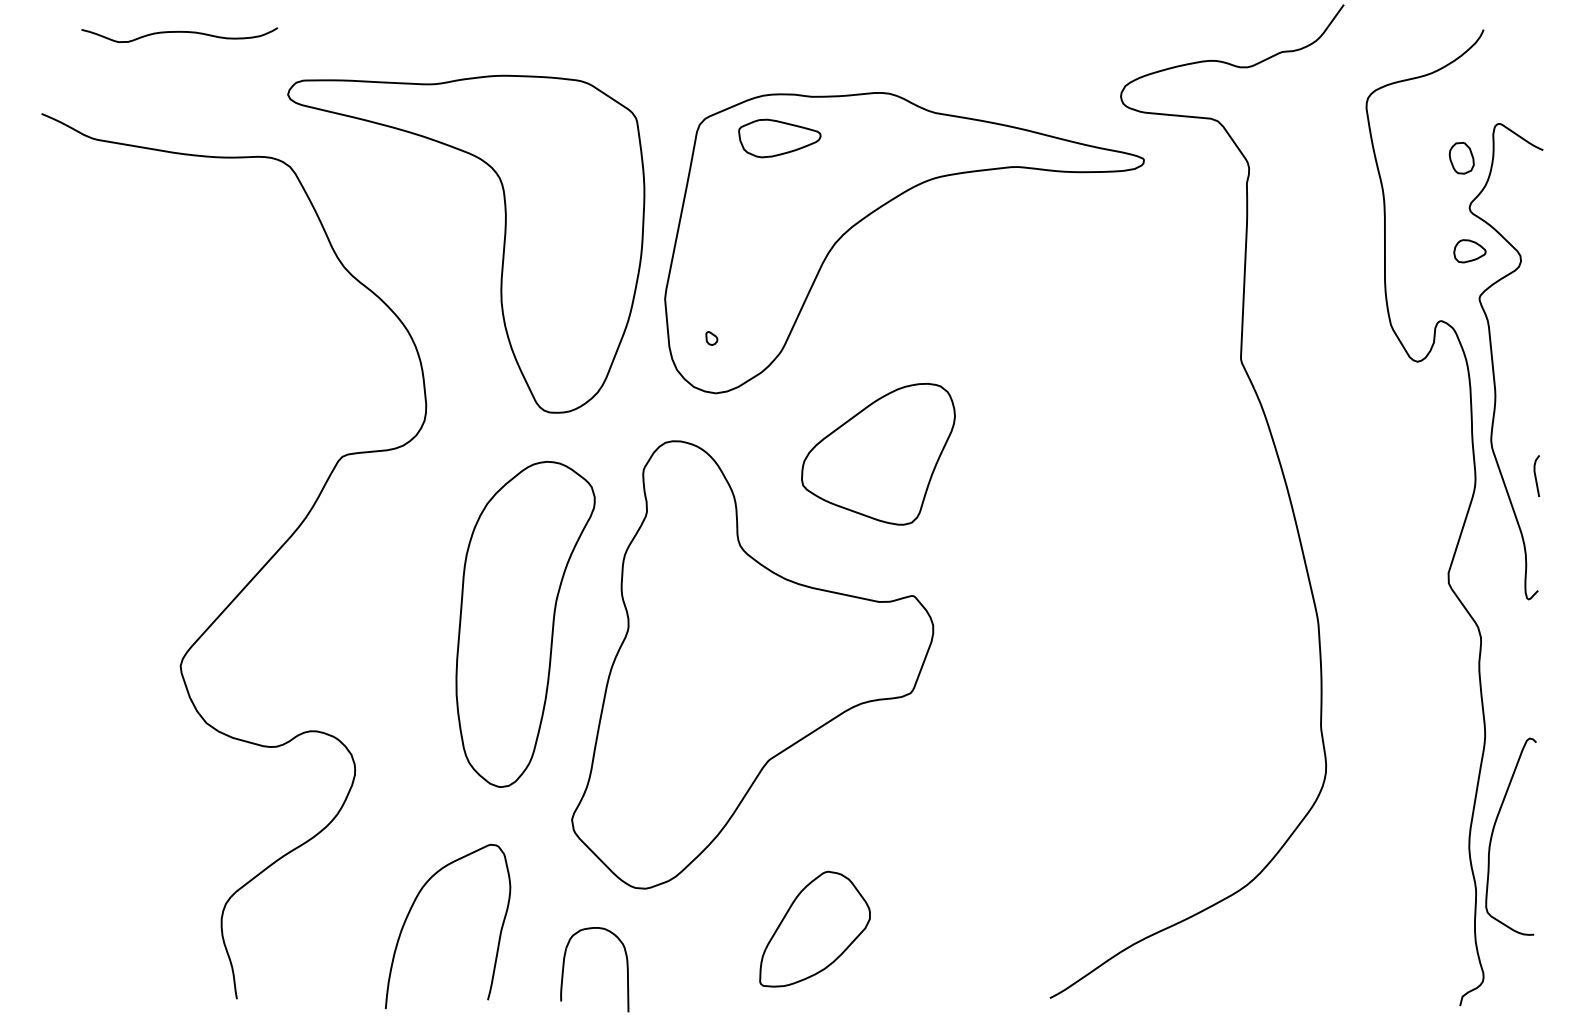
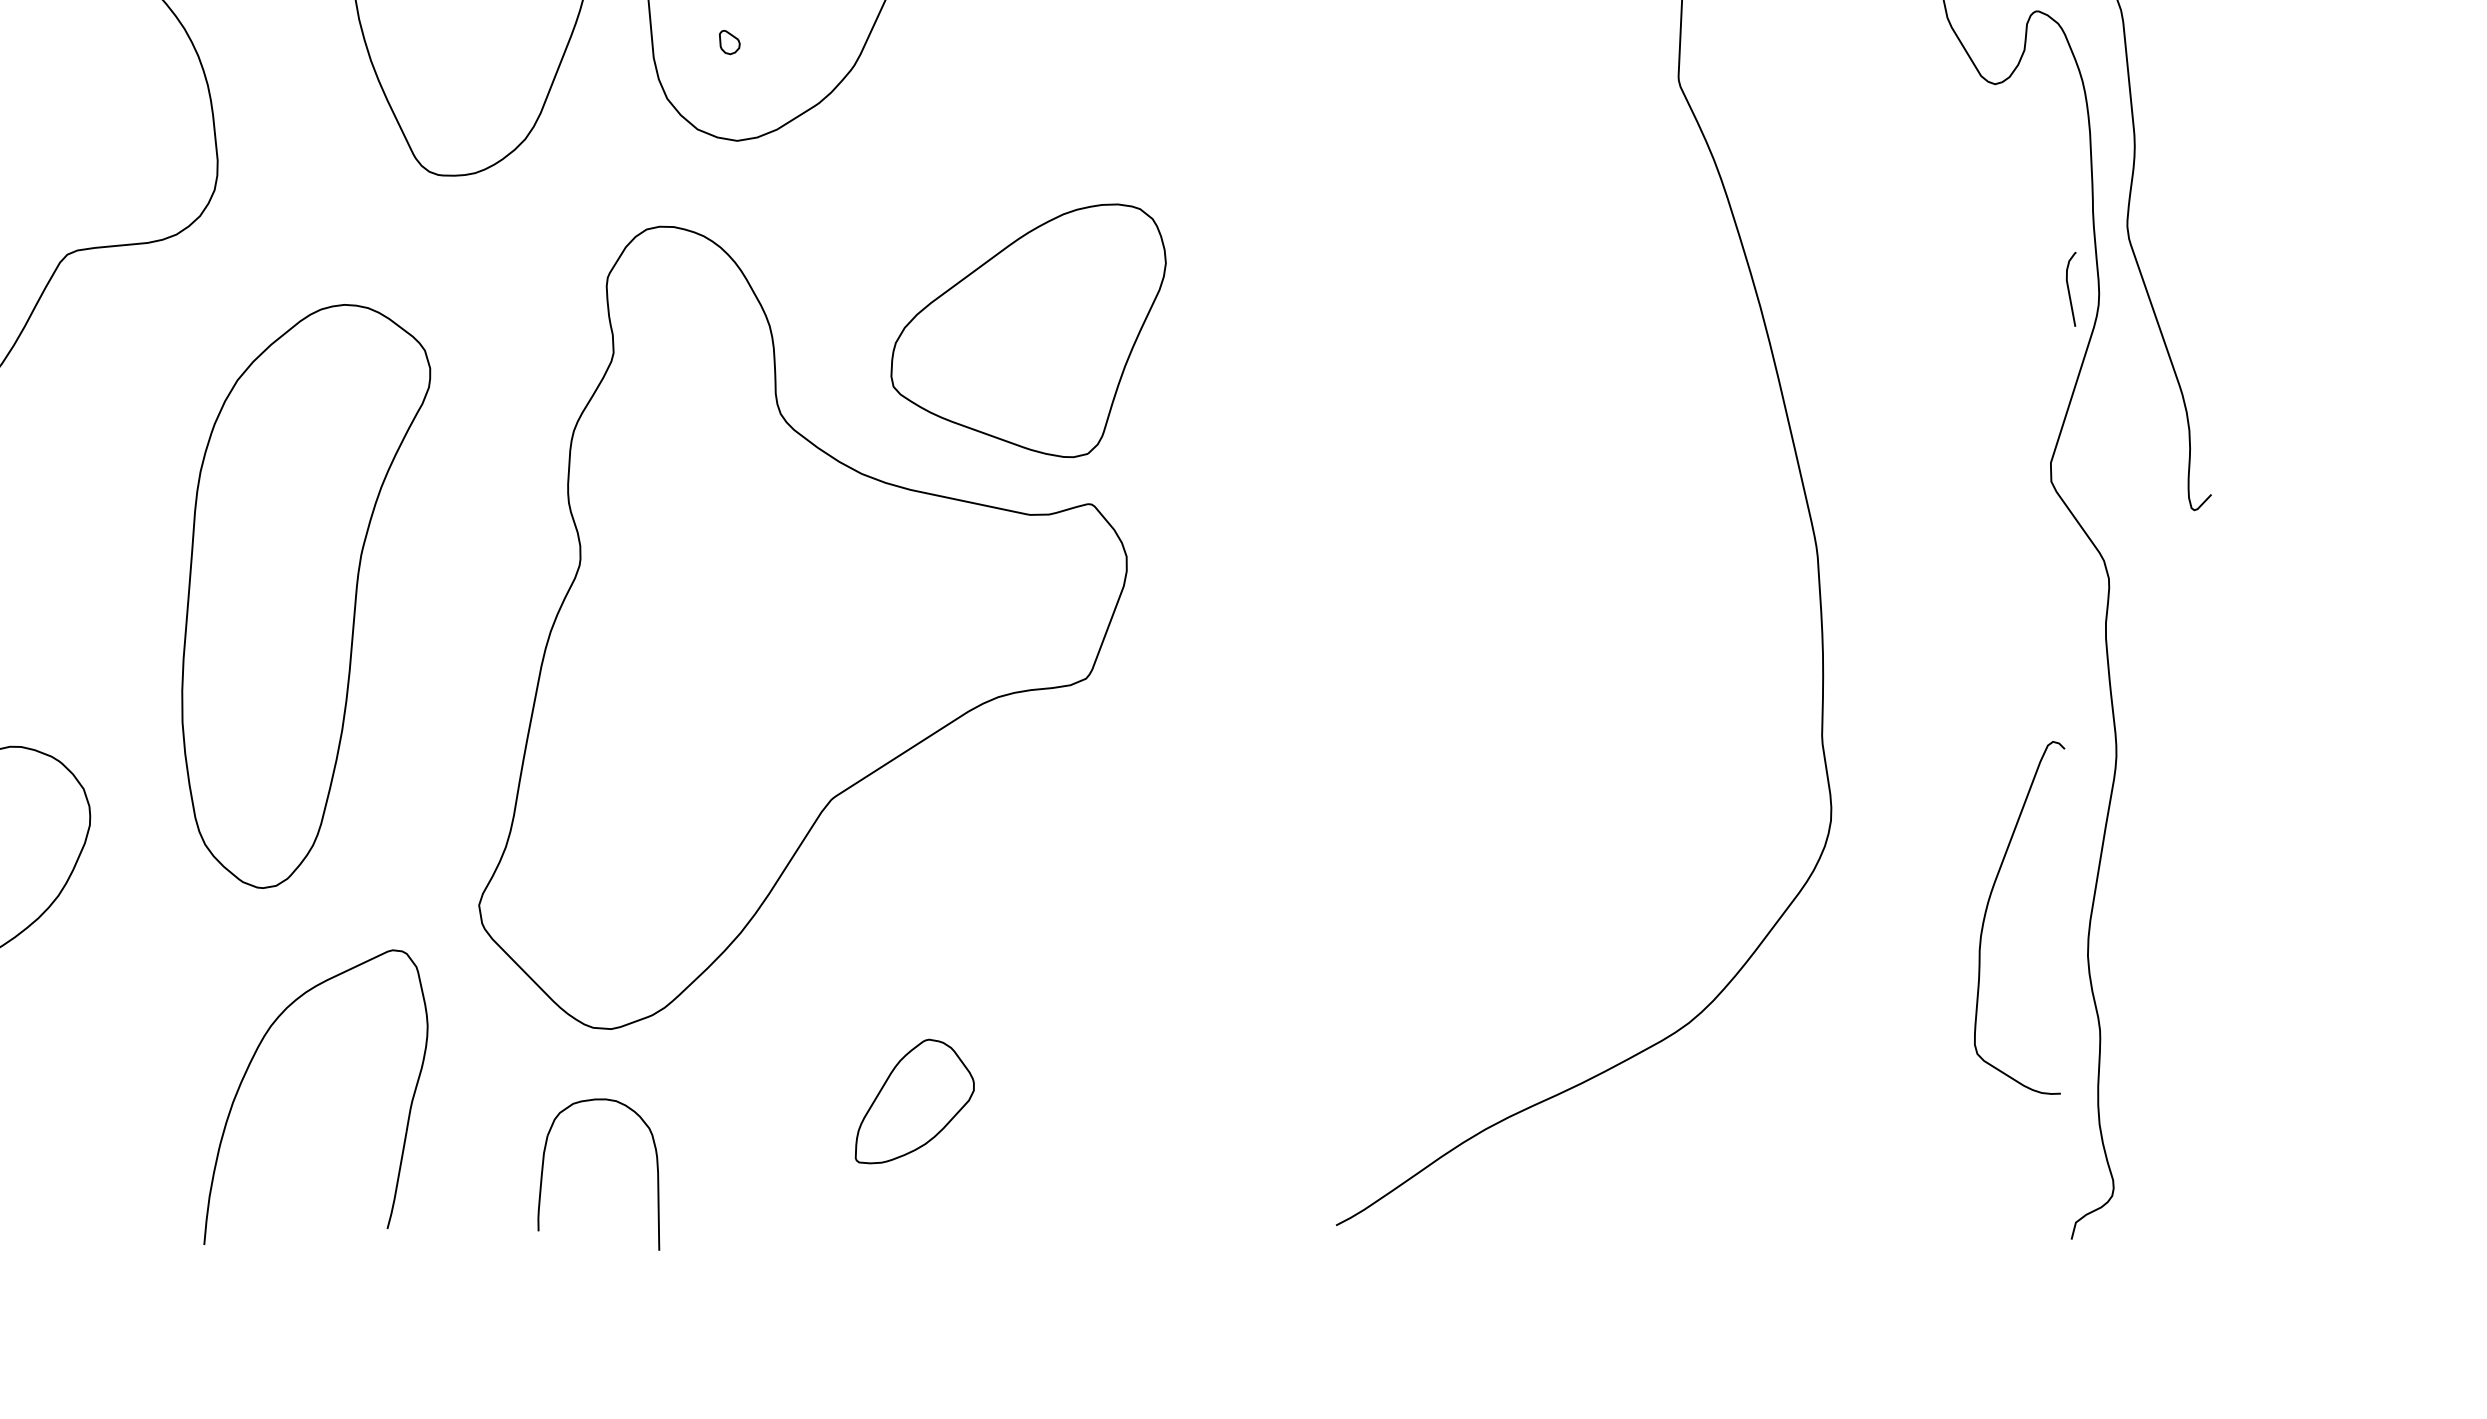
part: (878, 454) -> (1028, 331), moved
curve: (1536, 476) -> (2070, 289), moved
part: (525, 624) -> (306, 596), moved
curve: (1493, 833) -> (1987, 912), moved
part: (410, 912) -> (248, 1071), moved
part: (814, 928) -> (913, 1100), size x0.6
part: (564, 968) -> (544, 1172), moved

